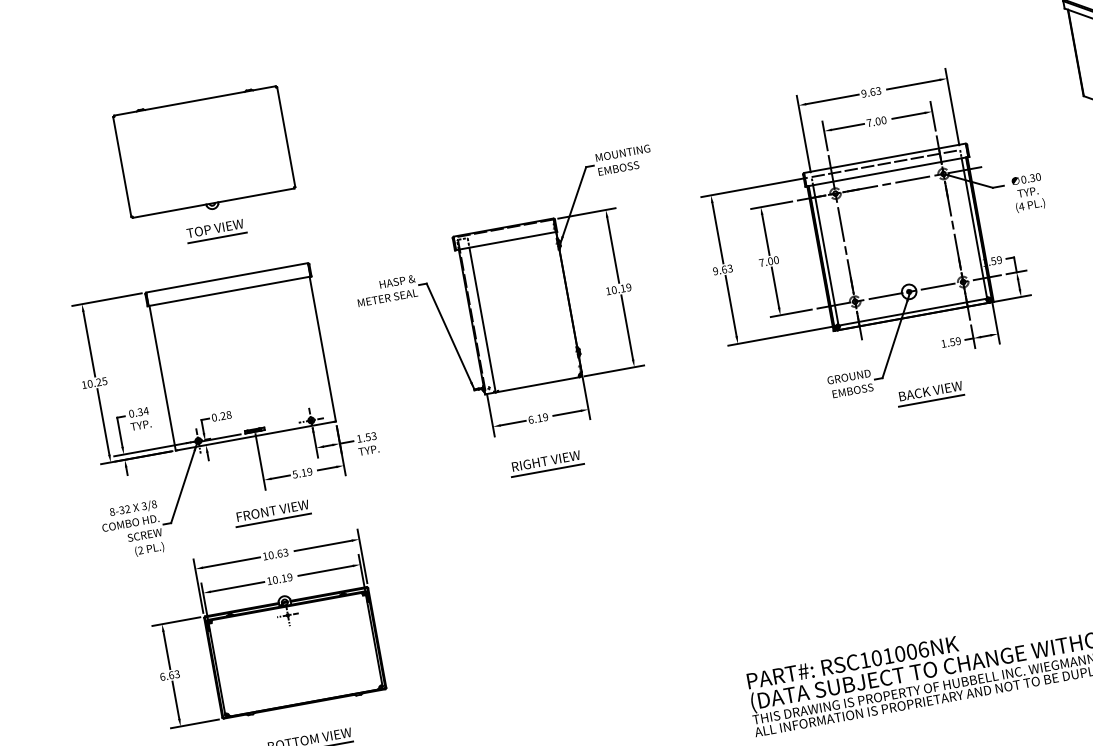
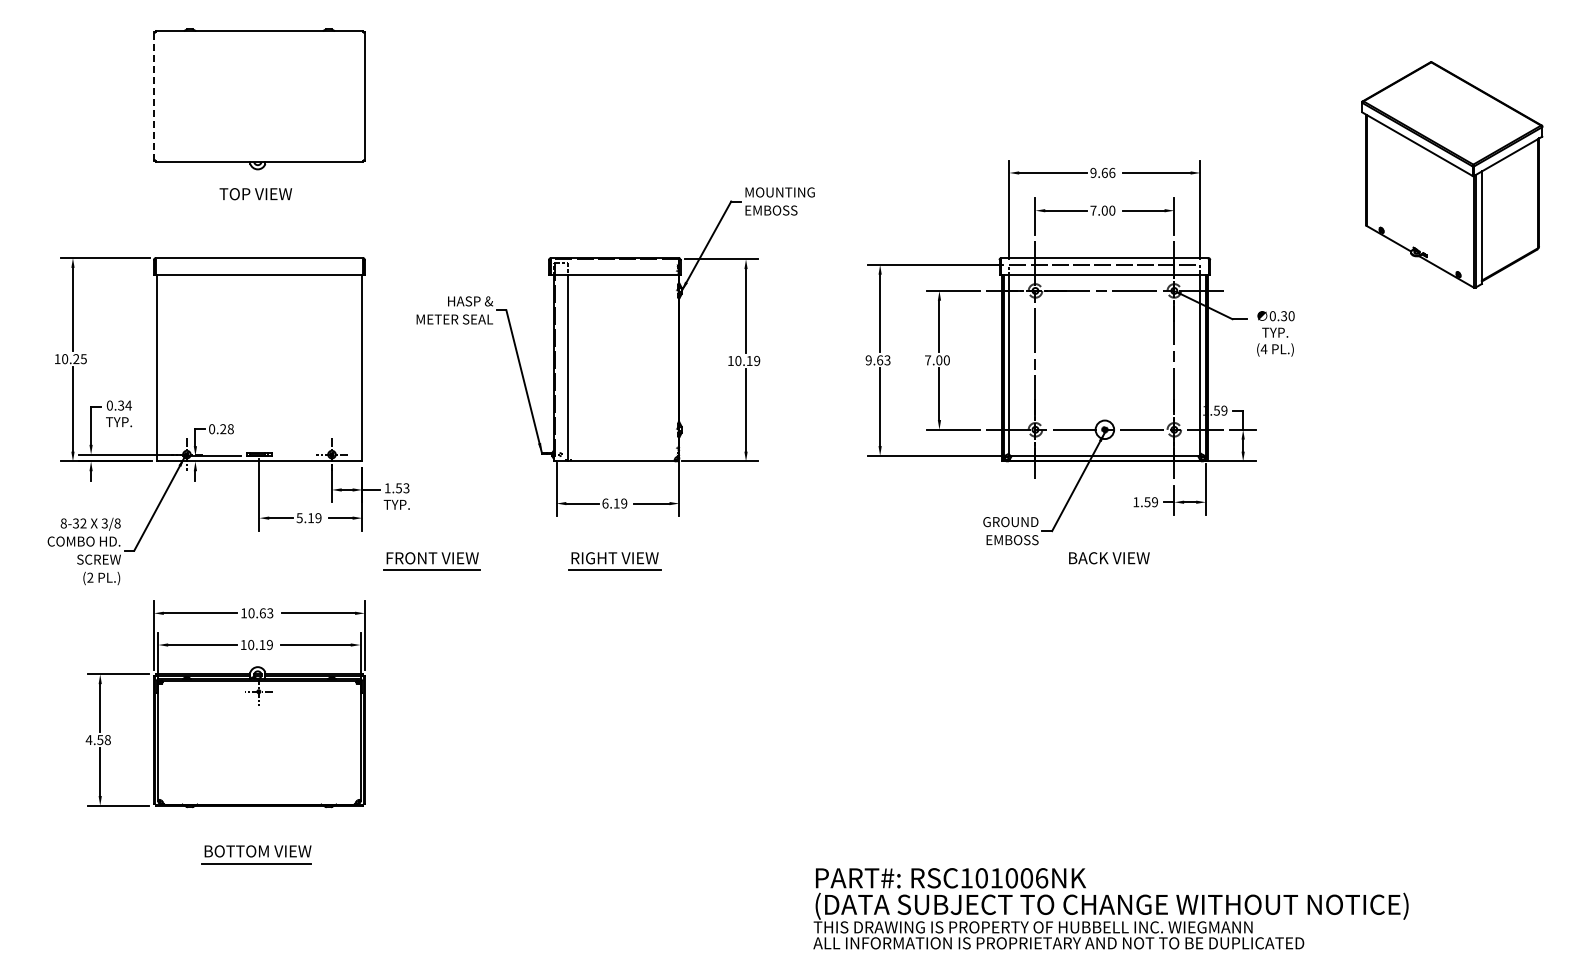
text: (878, 90) -> (1112, 172), 9.63 -> 9.66
line: (122, 166) -> (154, 95), solid -> dashed
line: (217, 238) -> (256, 206), removed
line: (931, 400) -> (1108, 570), removed
part: (272, 513) -> (431, 561), moved
text: (169, 676) -> (97, 740), 6.63 -> 4.58

